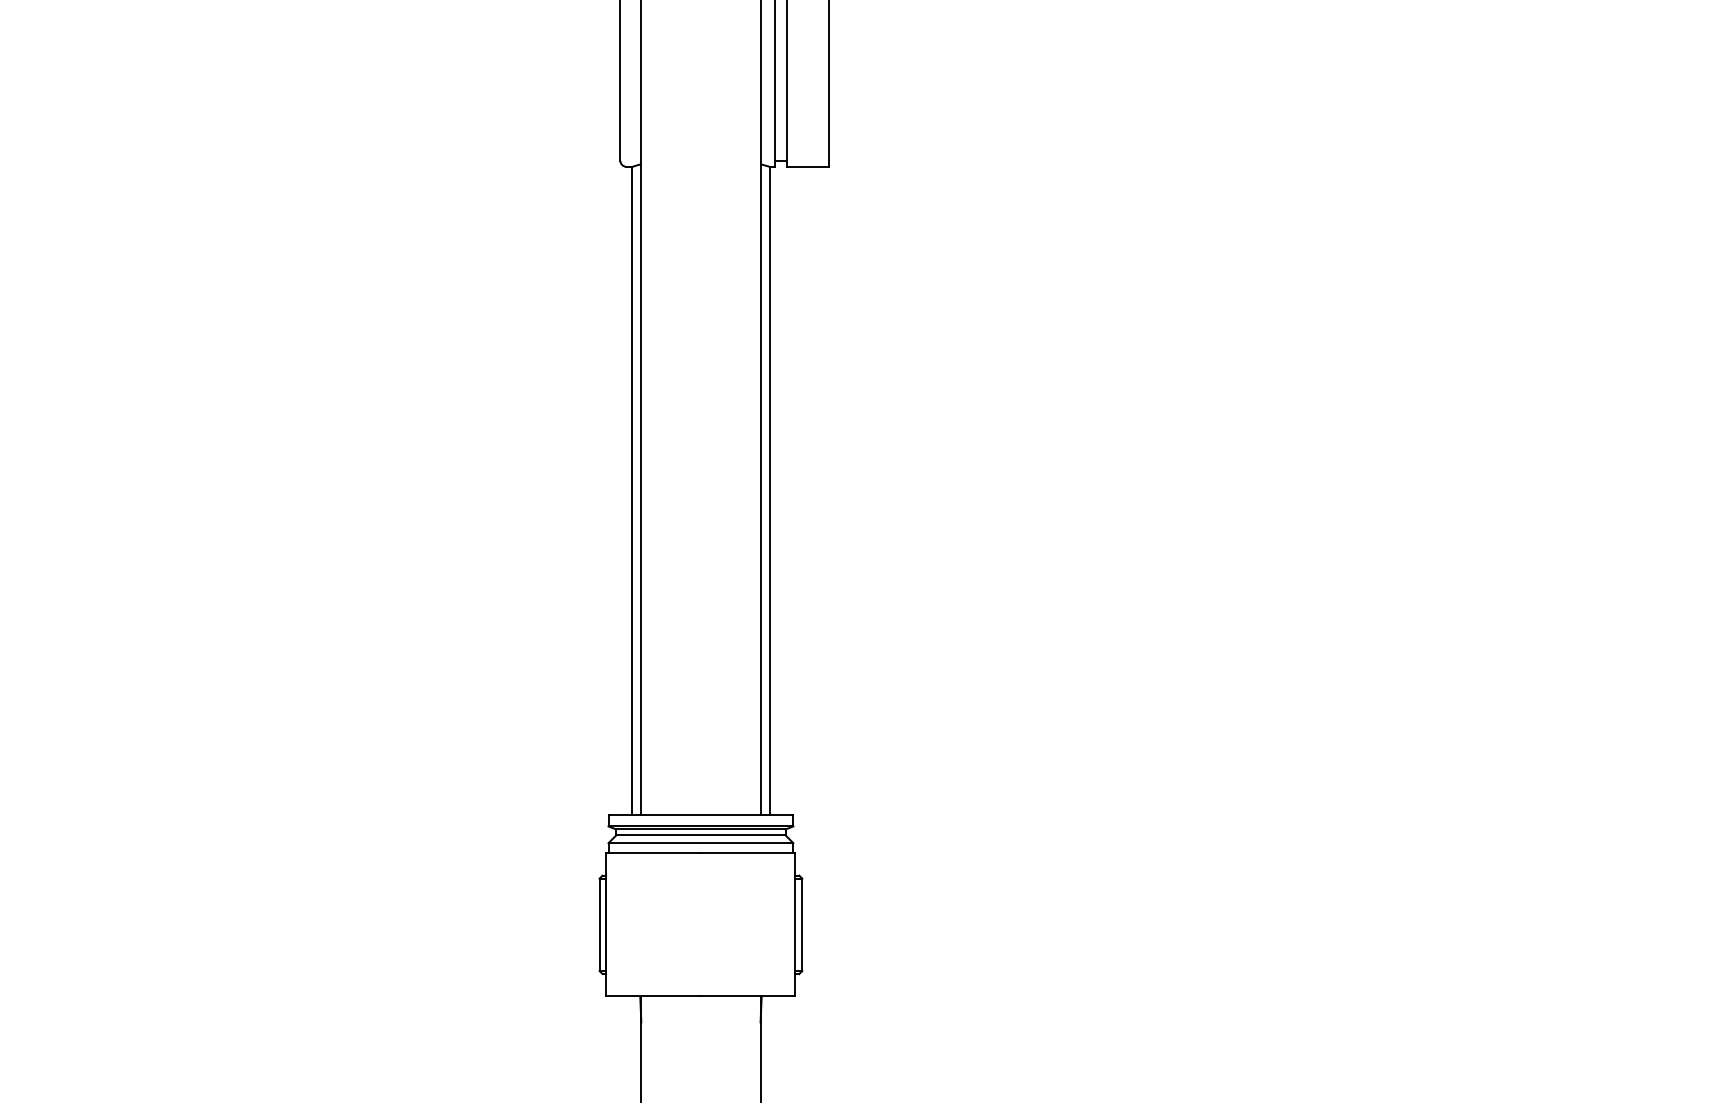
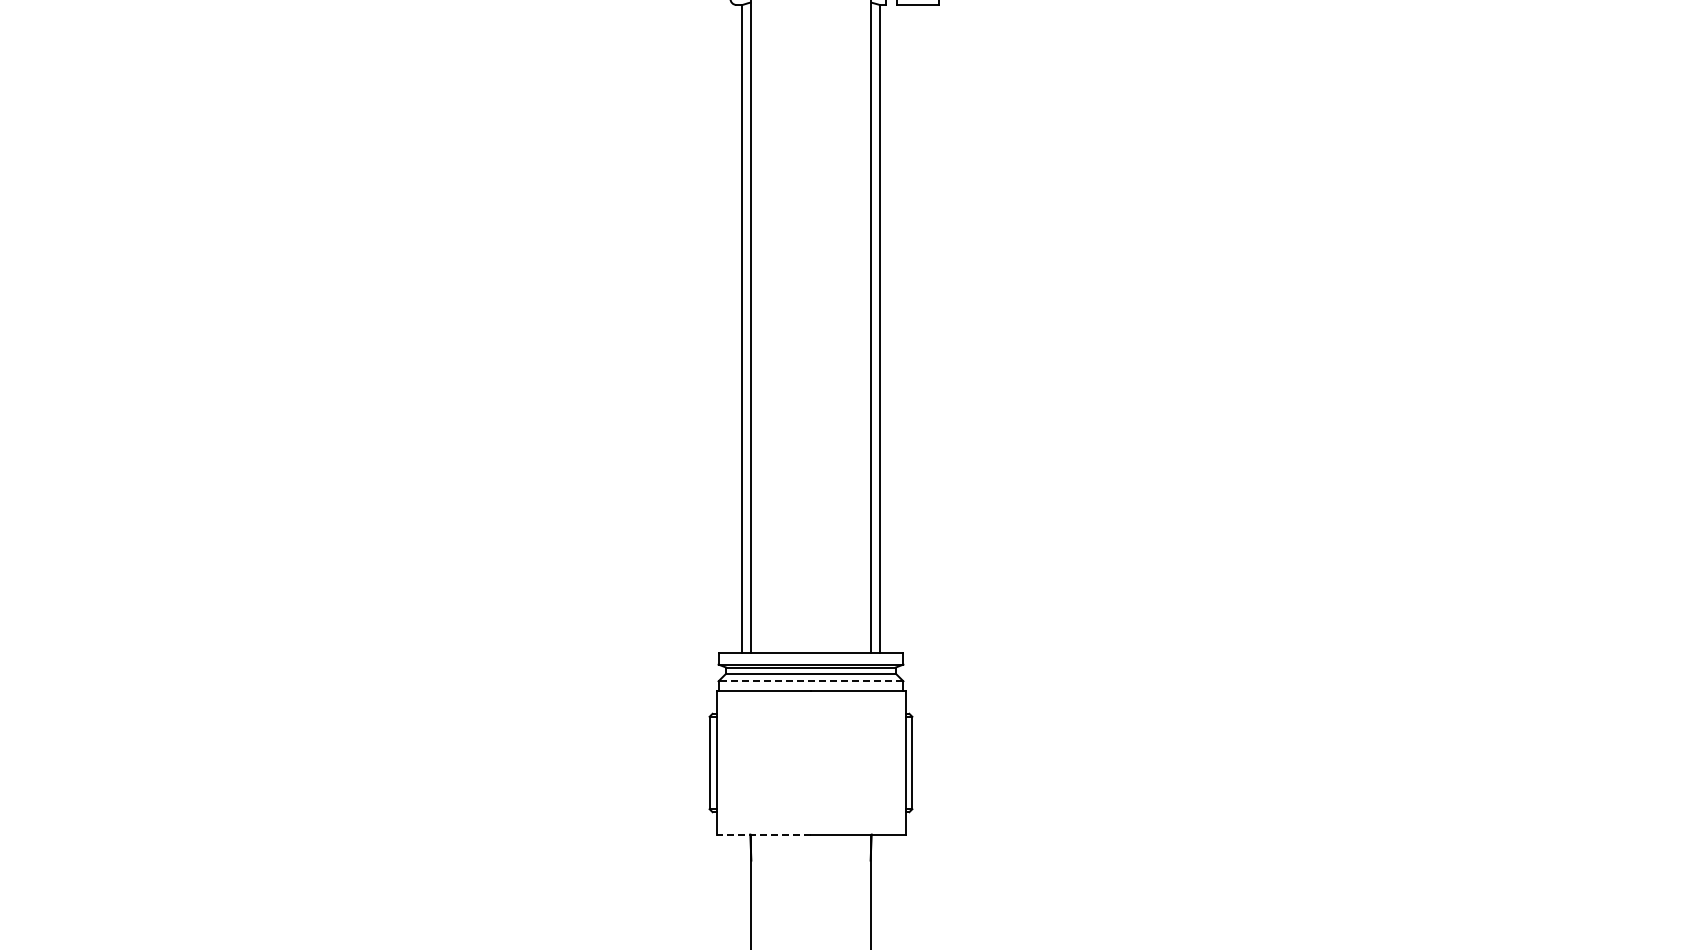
line: (700, 843) -> (810, 681), solid -> dashed
line: (653, 996) -> (763, 834), solid -> dashed

